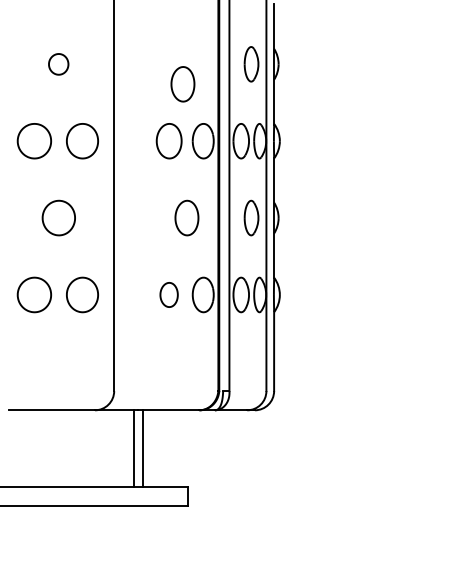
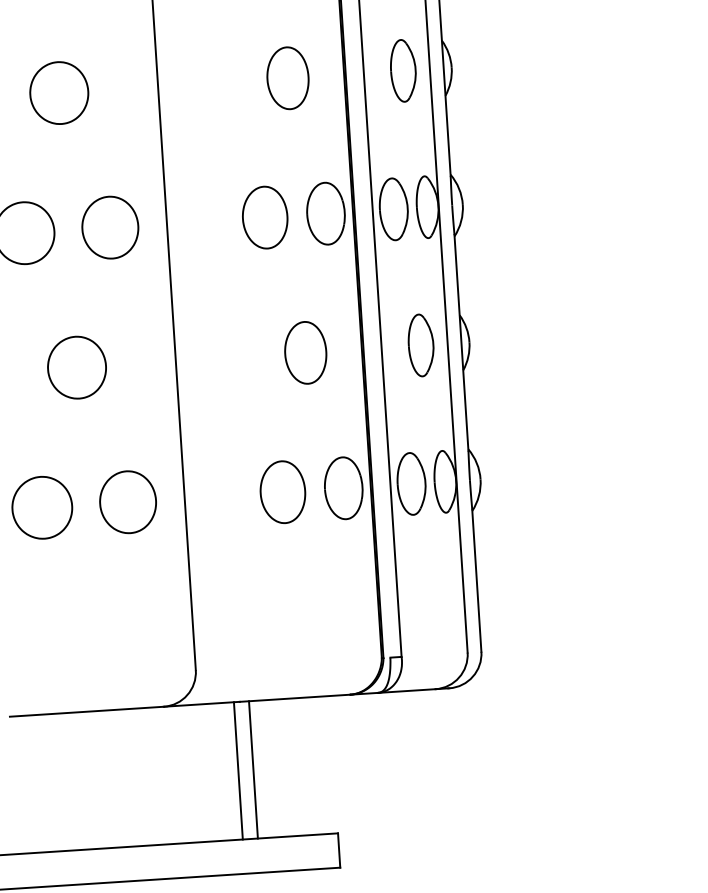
part: (58, 64) -> (58, 93), size x1.67
part: (182, 84) -> (287, 78), moved
part: (168, 294) -> (281, 491), size x1.43

